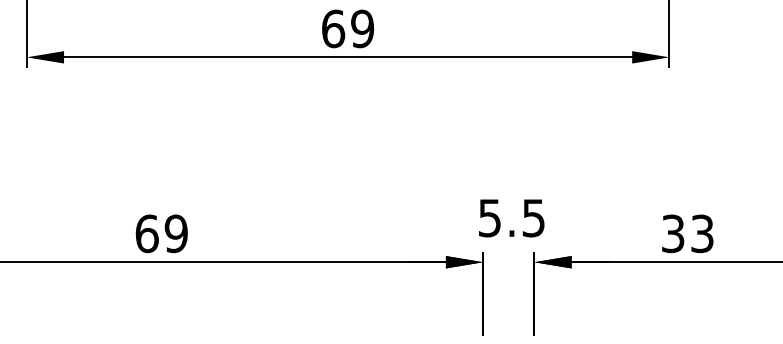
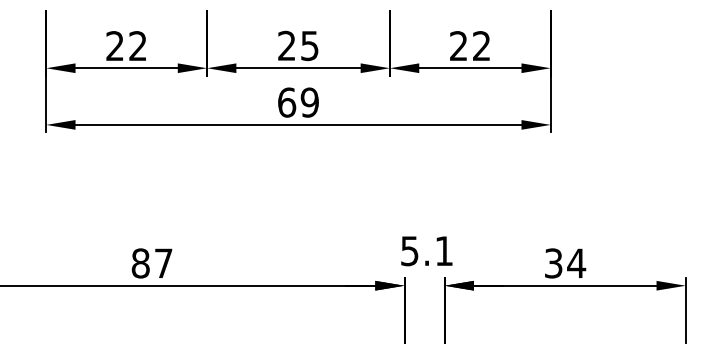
text: (532, 218) -> (443, 251), 5.5 -> 5.1
text: (160, 233) -> (151, 263), 69 -> 87
text: (702, 233) -> (576, 263), 33 -> 34

